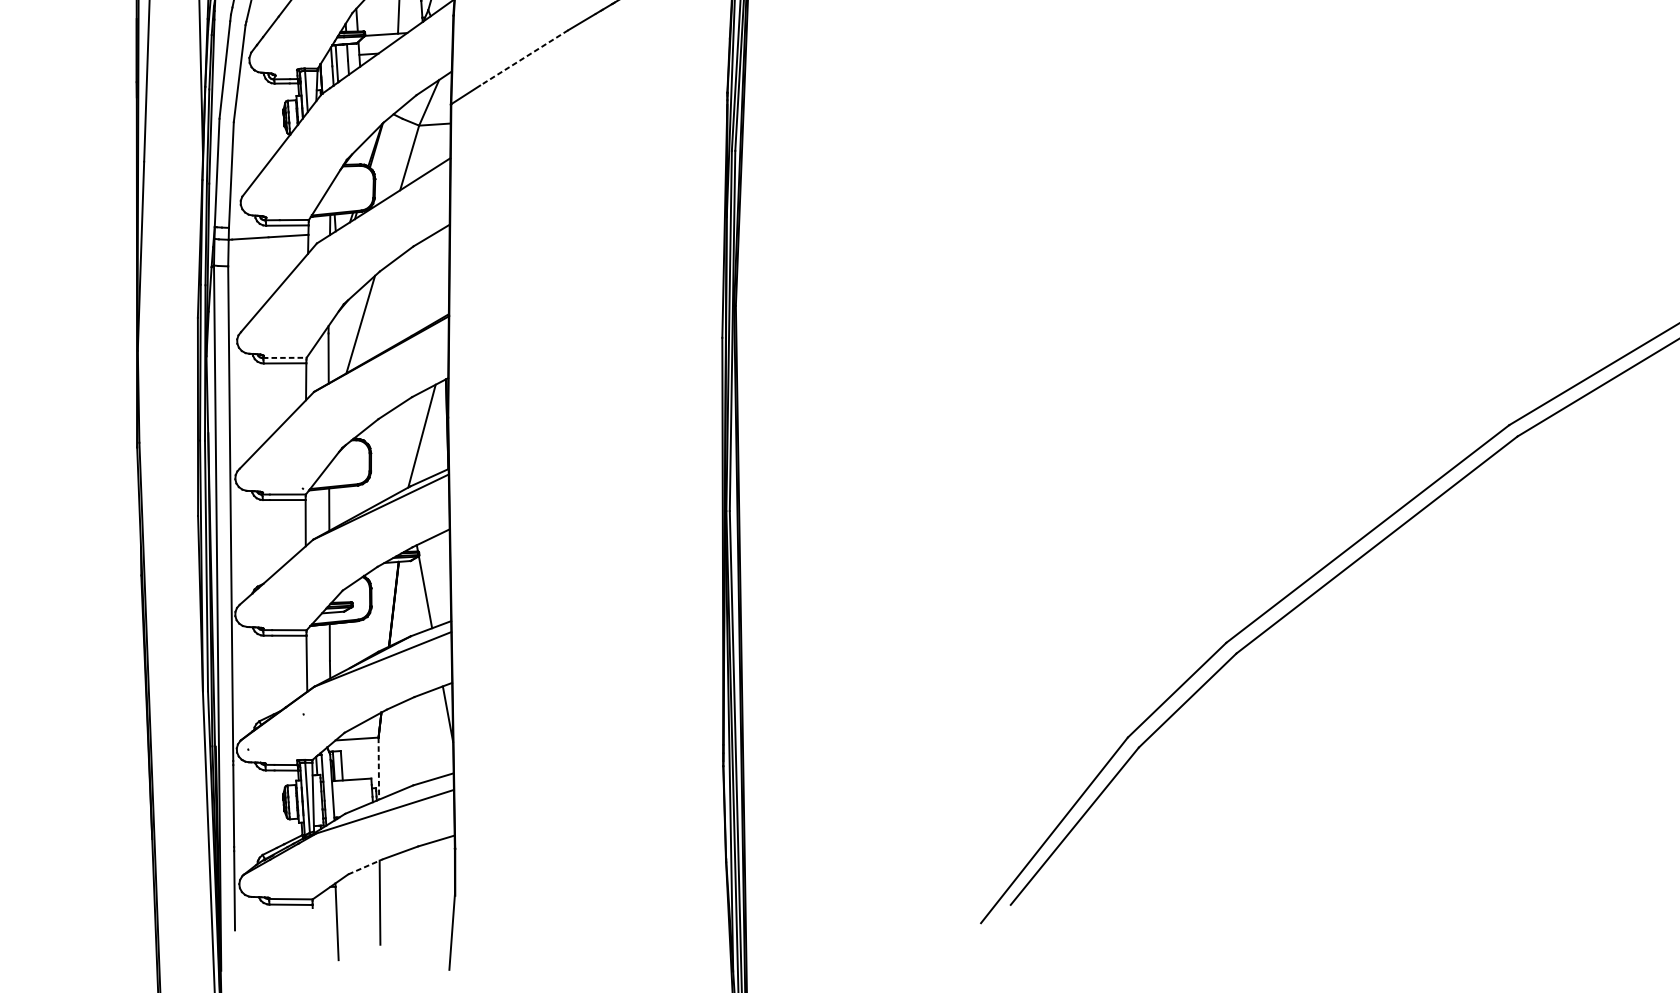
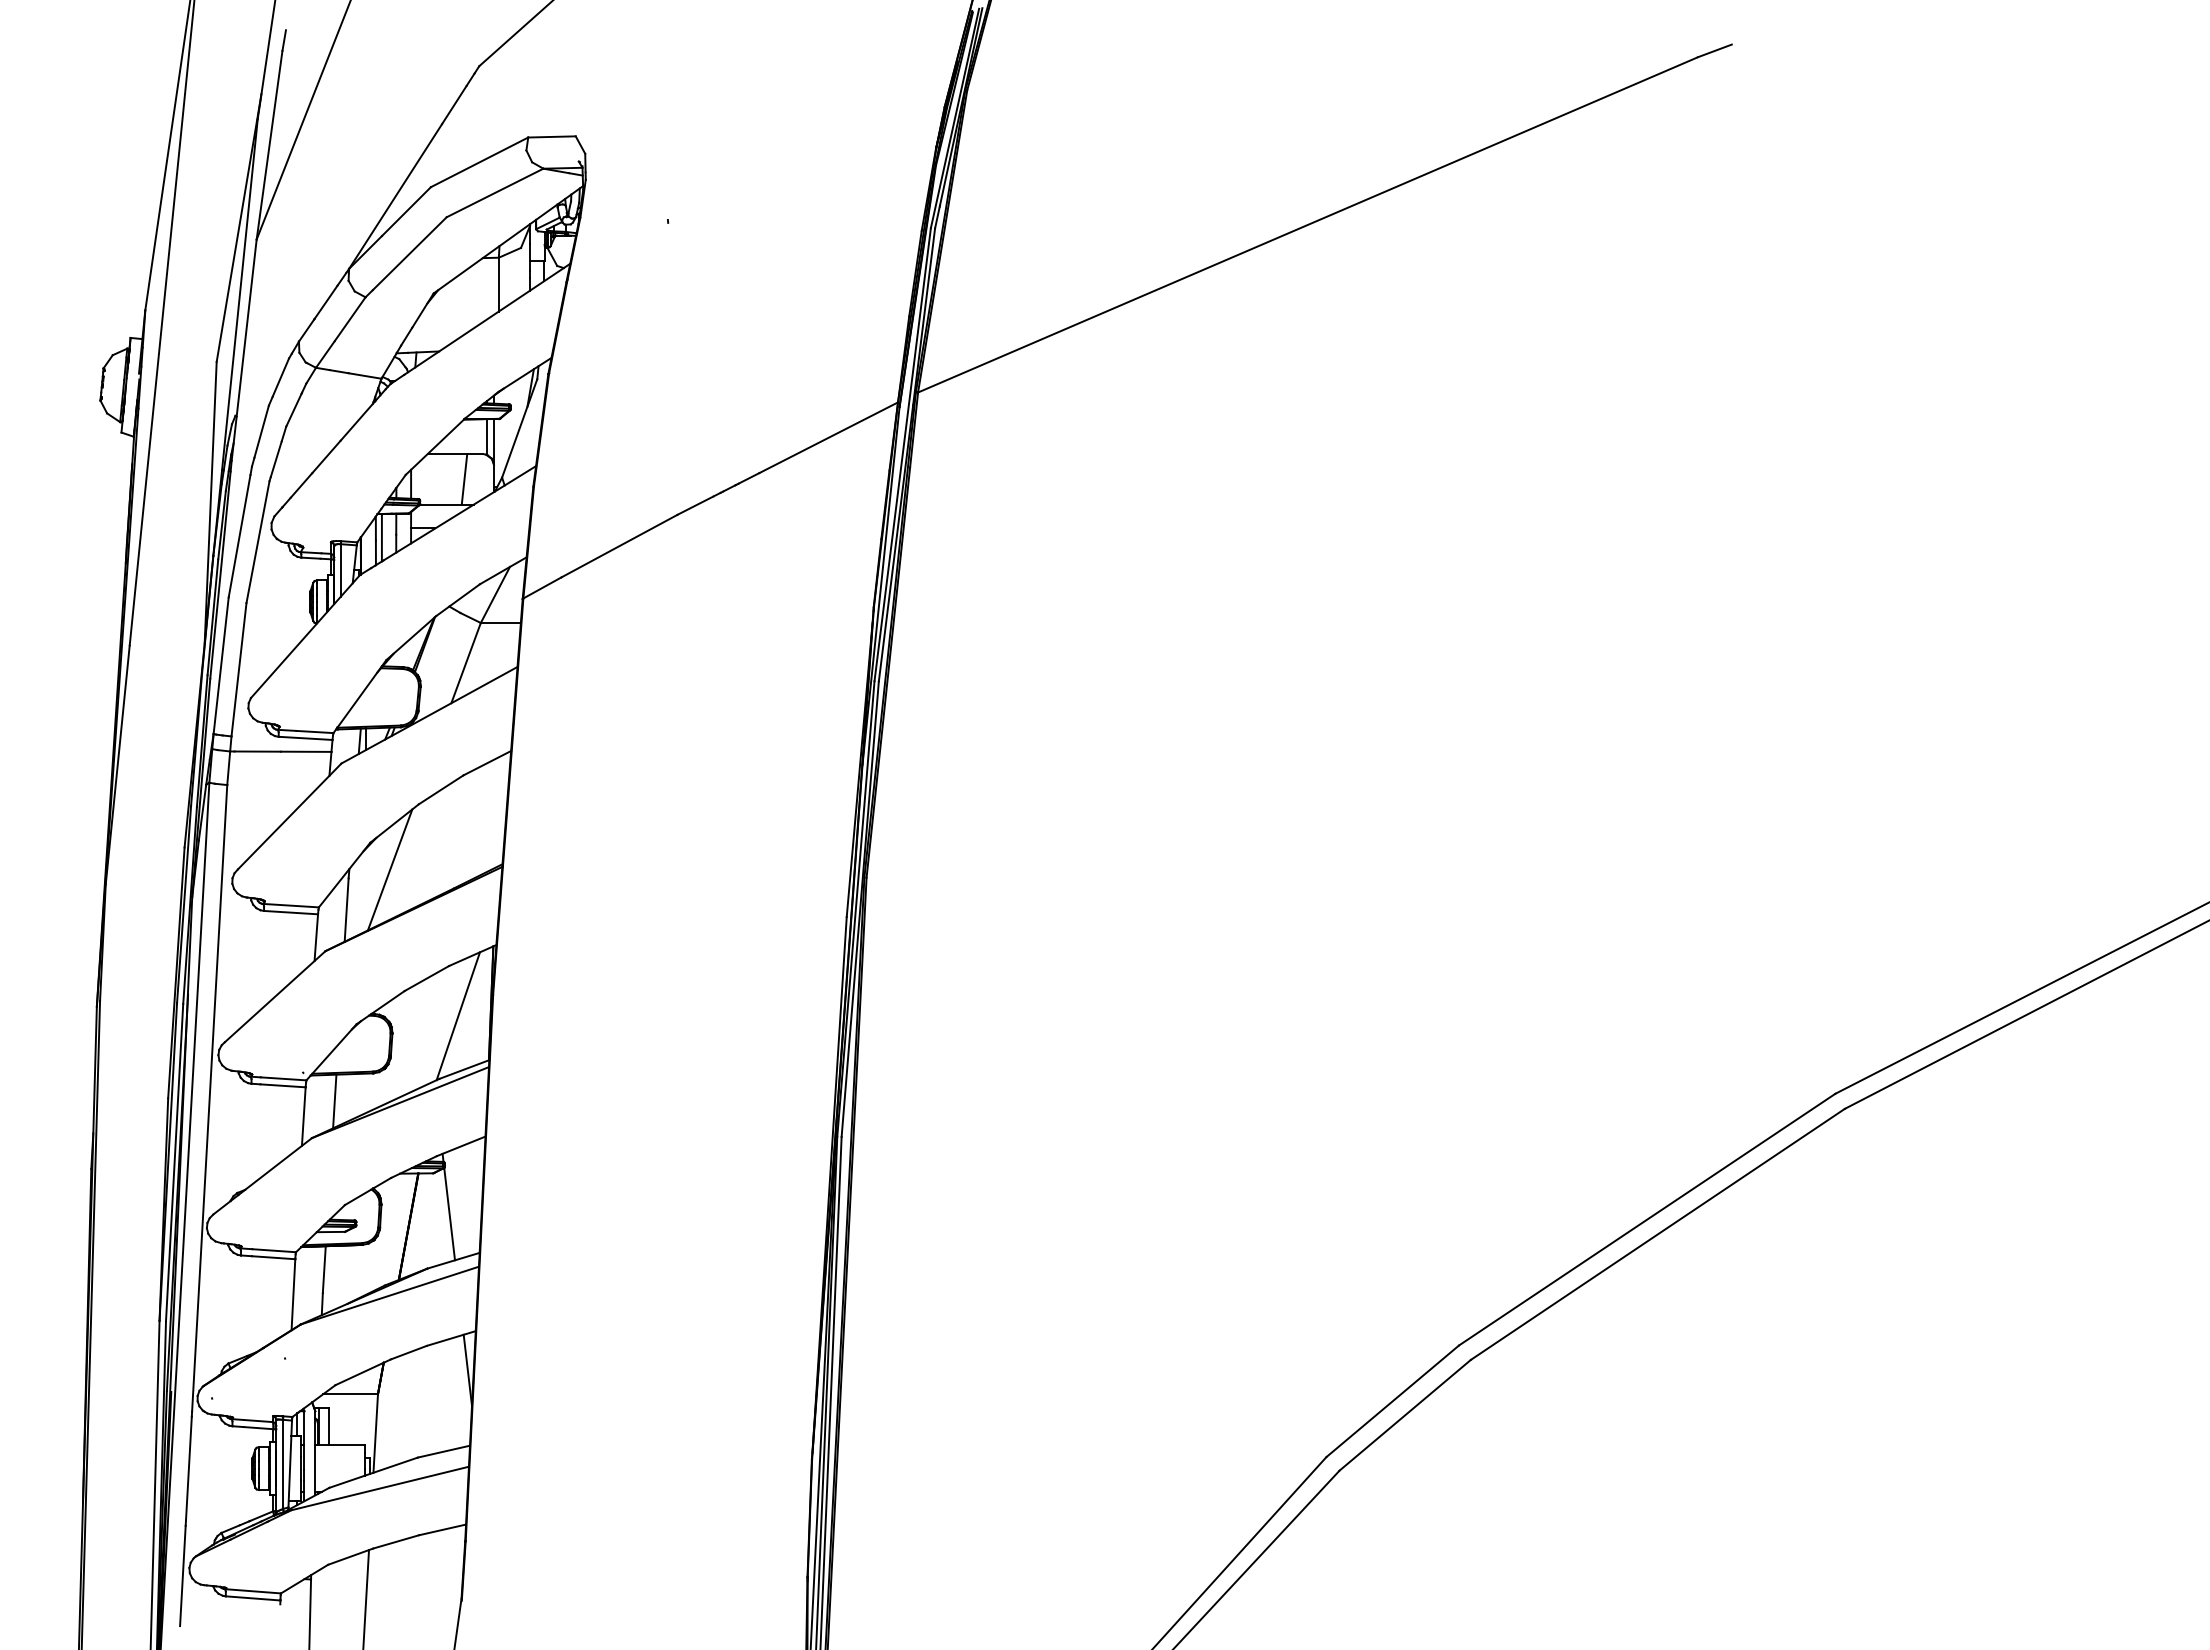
line: (524, 58) -> (619, 546), dashed -> solid
line: (285, 357) -> (291, 905), dashed -> solid
line: (378, 768) -> (375, 1433), dashed -> solid
line: (365, 866) -> (350, 1556), dashed -> solid

